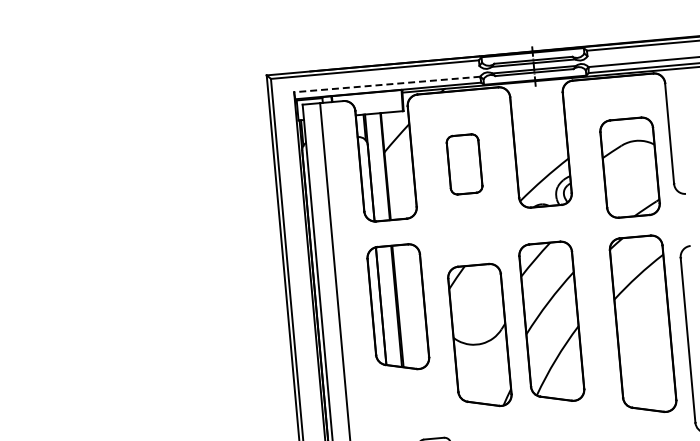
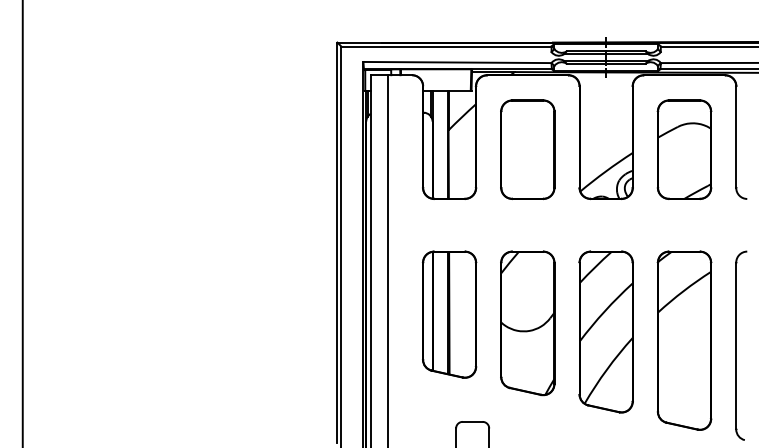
line: (387, 84) -> (457, 62), dashed -> solid
part: (464, 164) -> (527, 149), size x1.67
part: (630, 167) -> (684, 149), moved
part: (398, 307) -> (449, 314), moved
part: (551, 322) -> (605, 331), moved
part: (643, 324) -> (684, 340), moved

